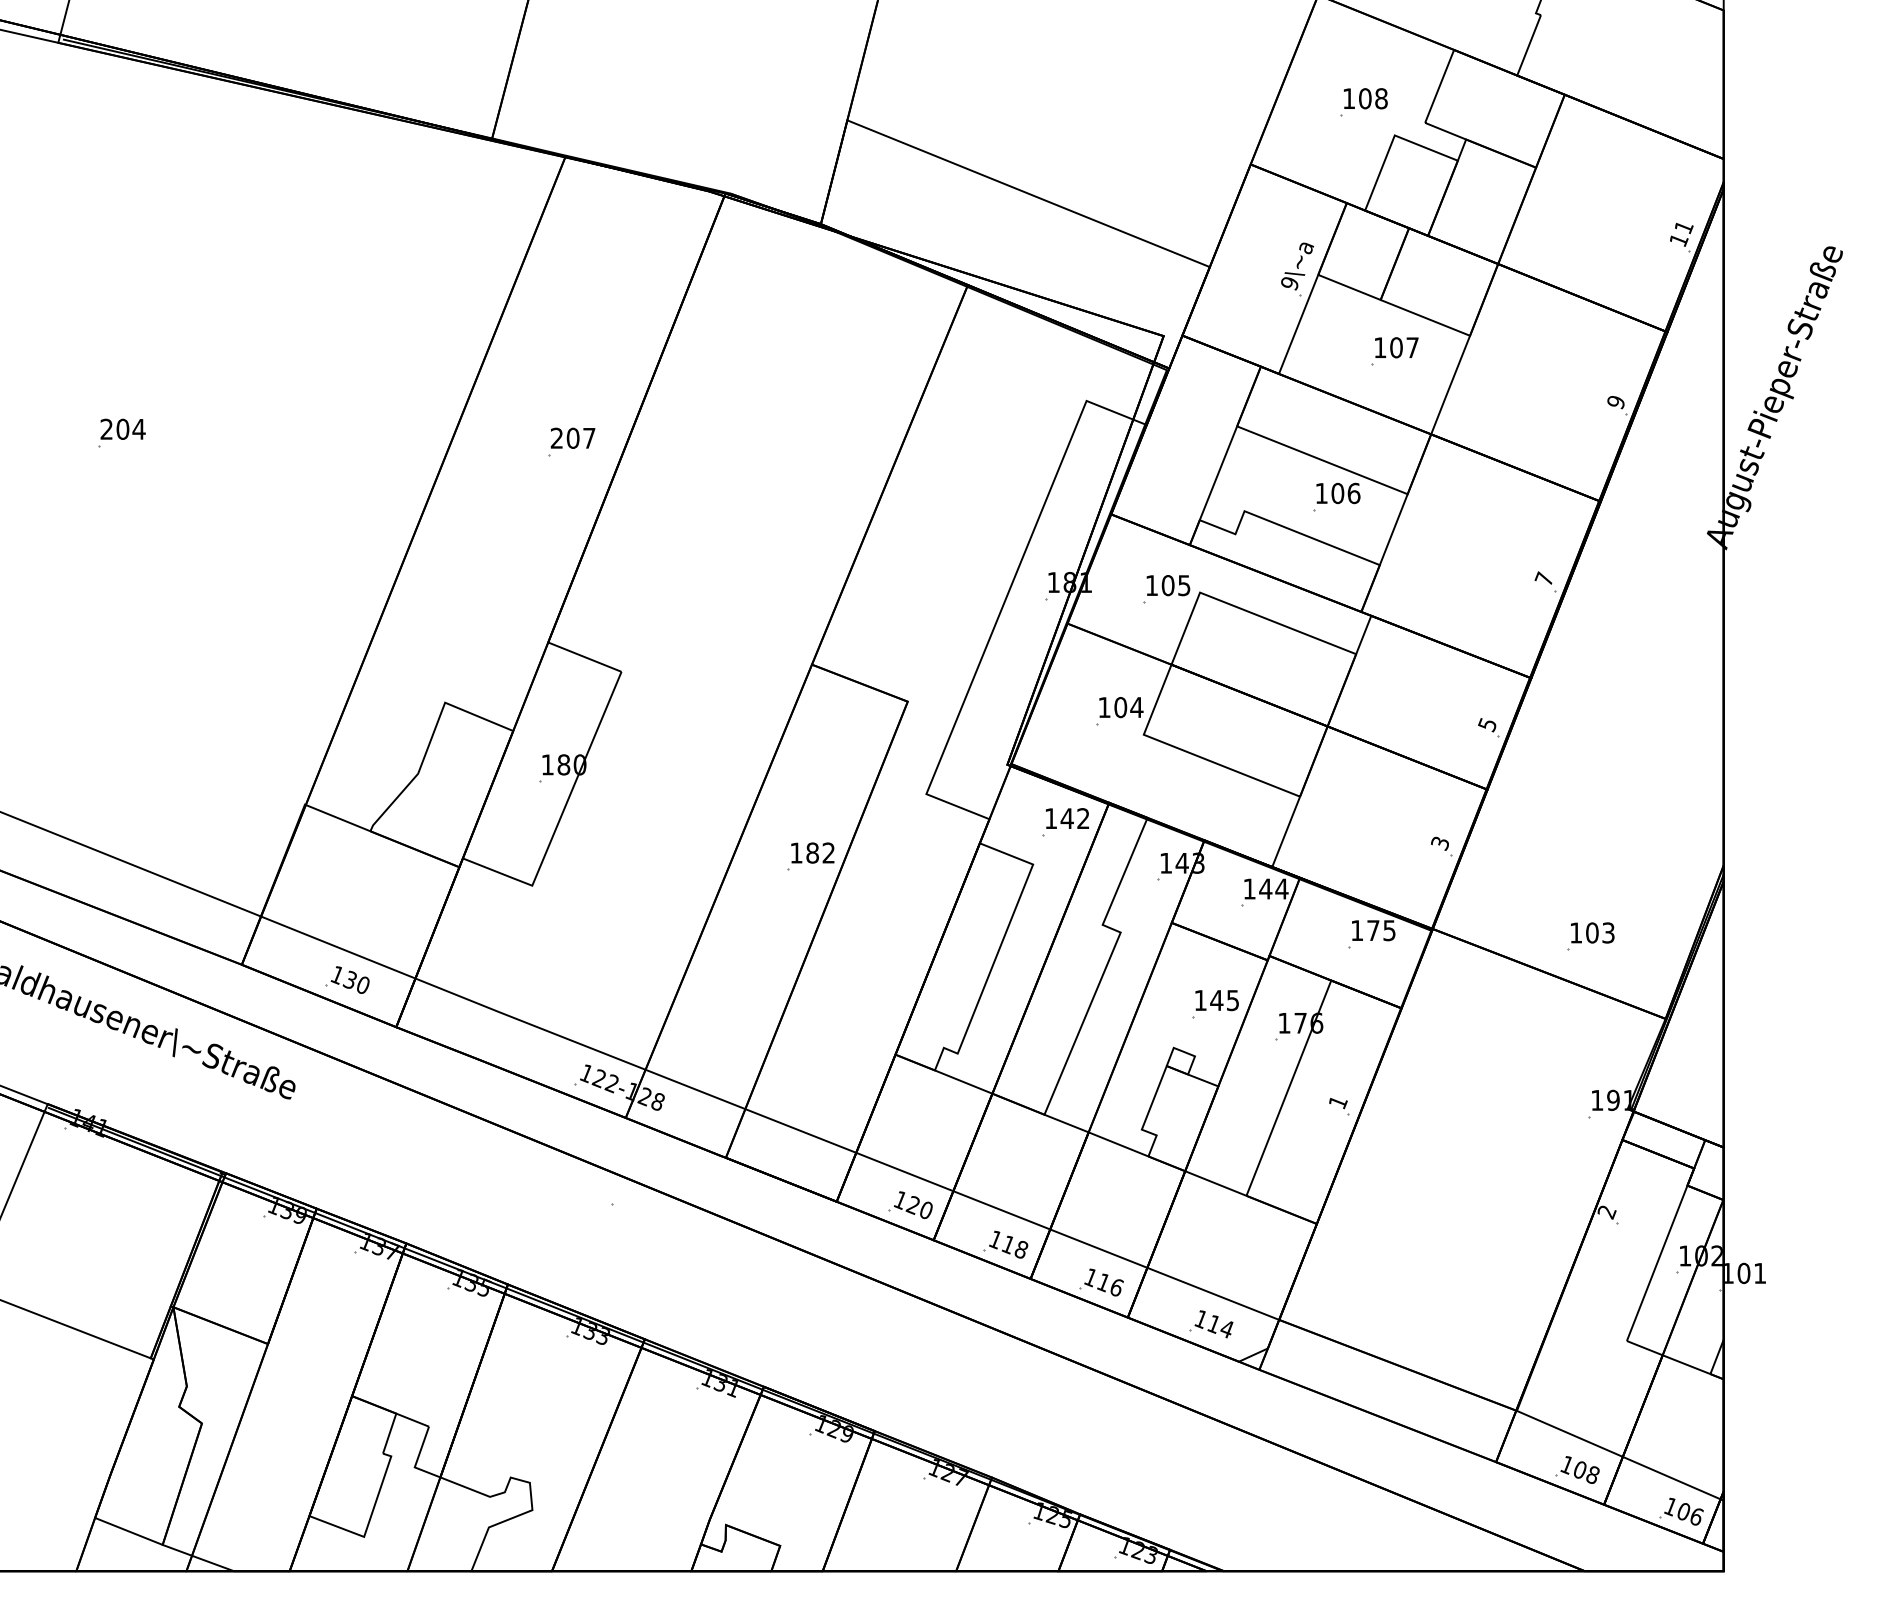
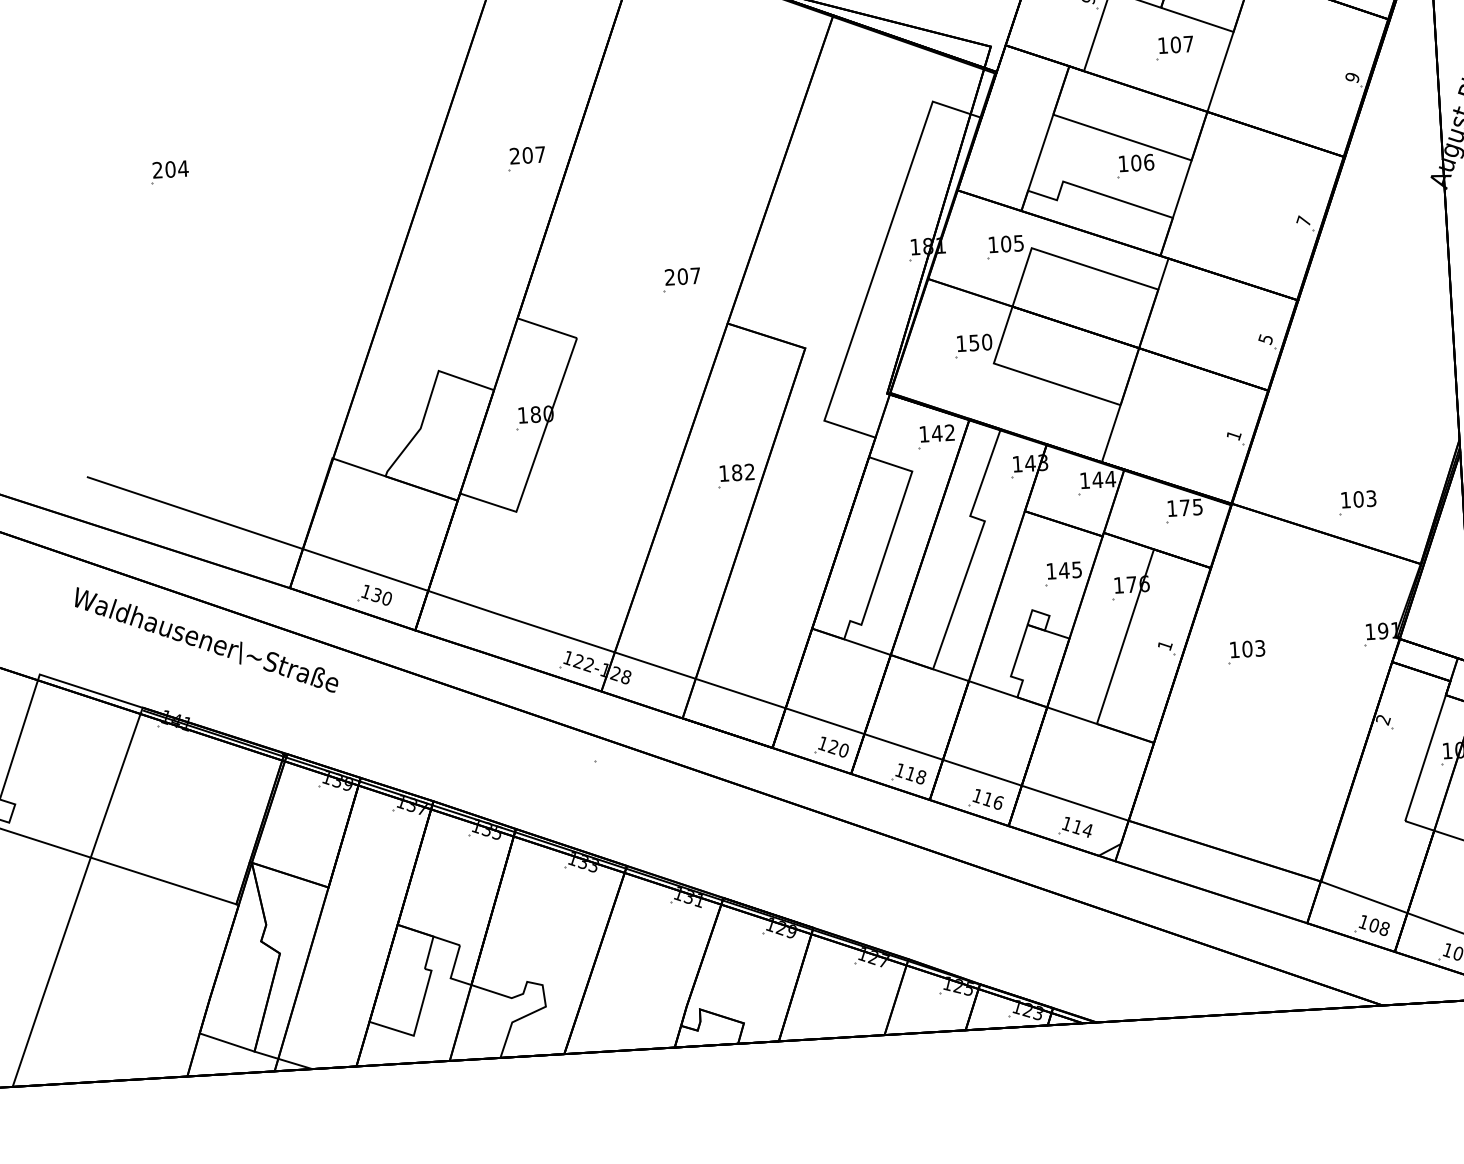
part: (757, 605) -> (681, 279), added
text: (1128, 707) -> (980, 342), 104 -> 150
text: (1440, 843) -> (1234, 435), 3 -> 1
part: (1439, 1116) -> (1246, 652), added

